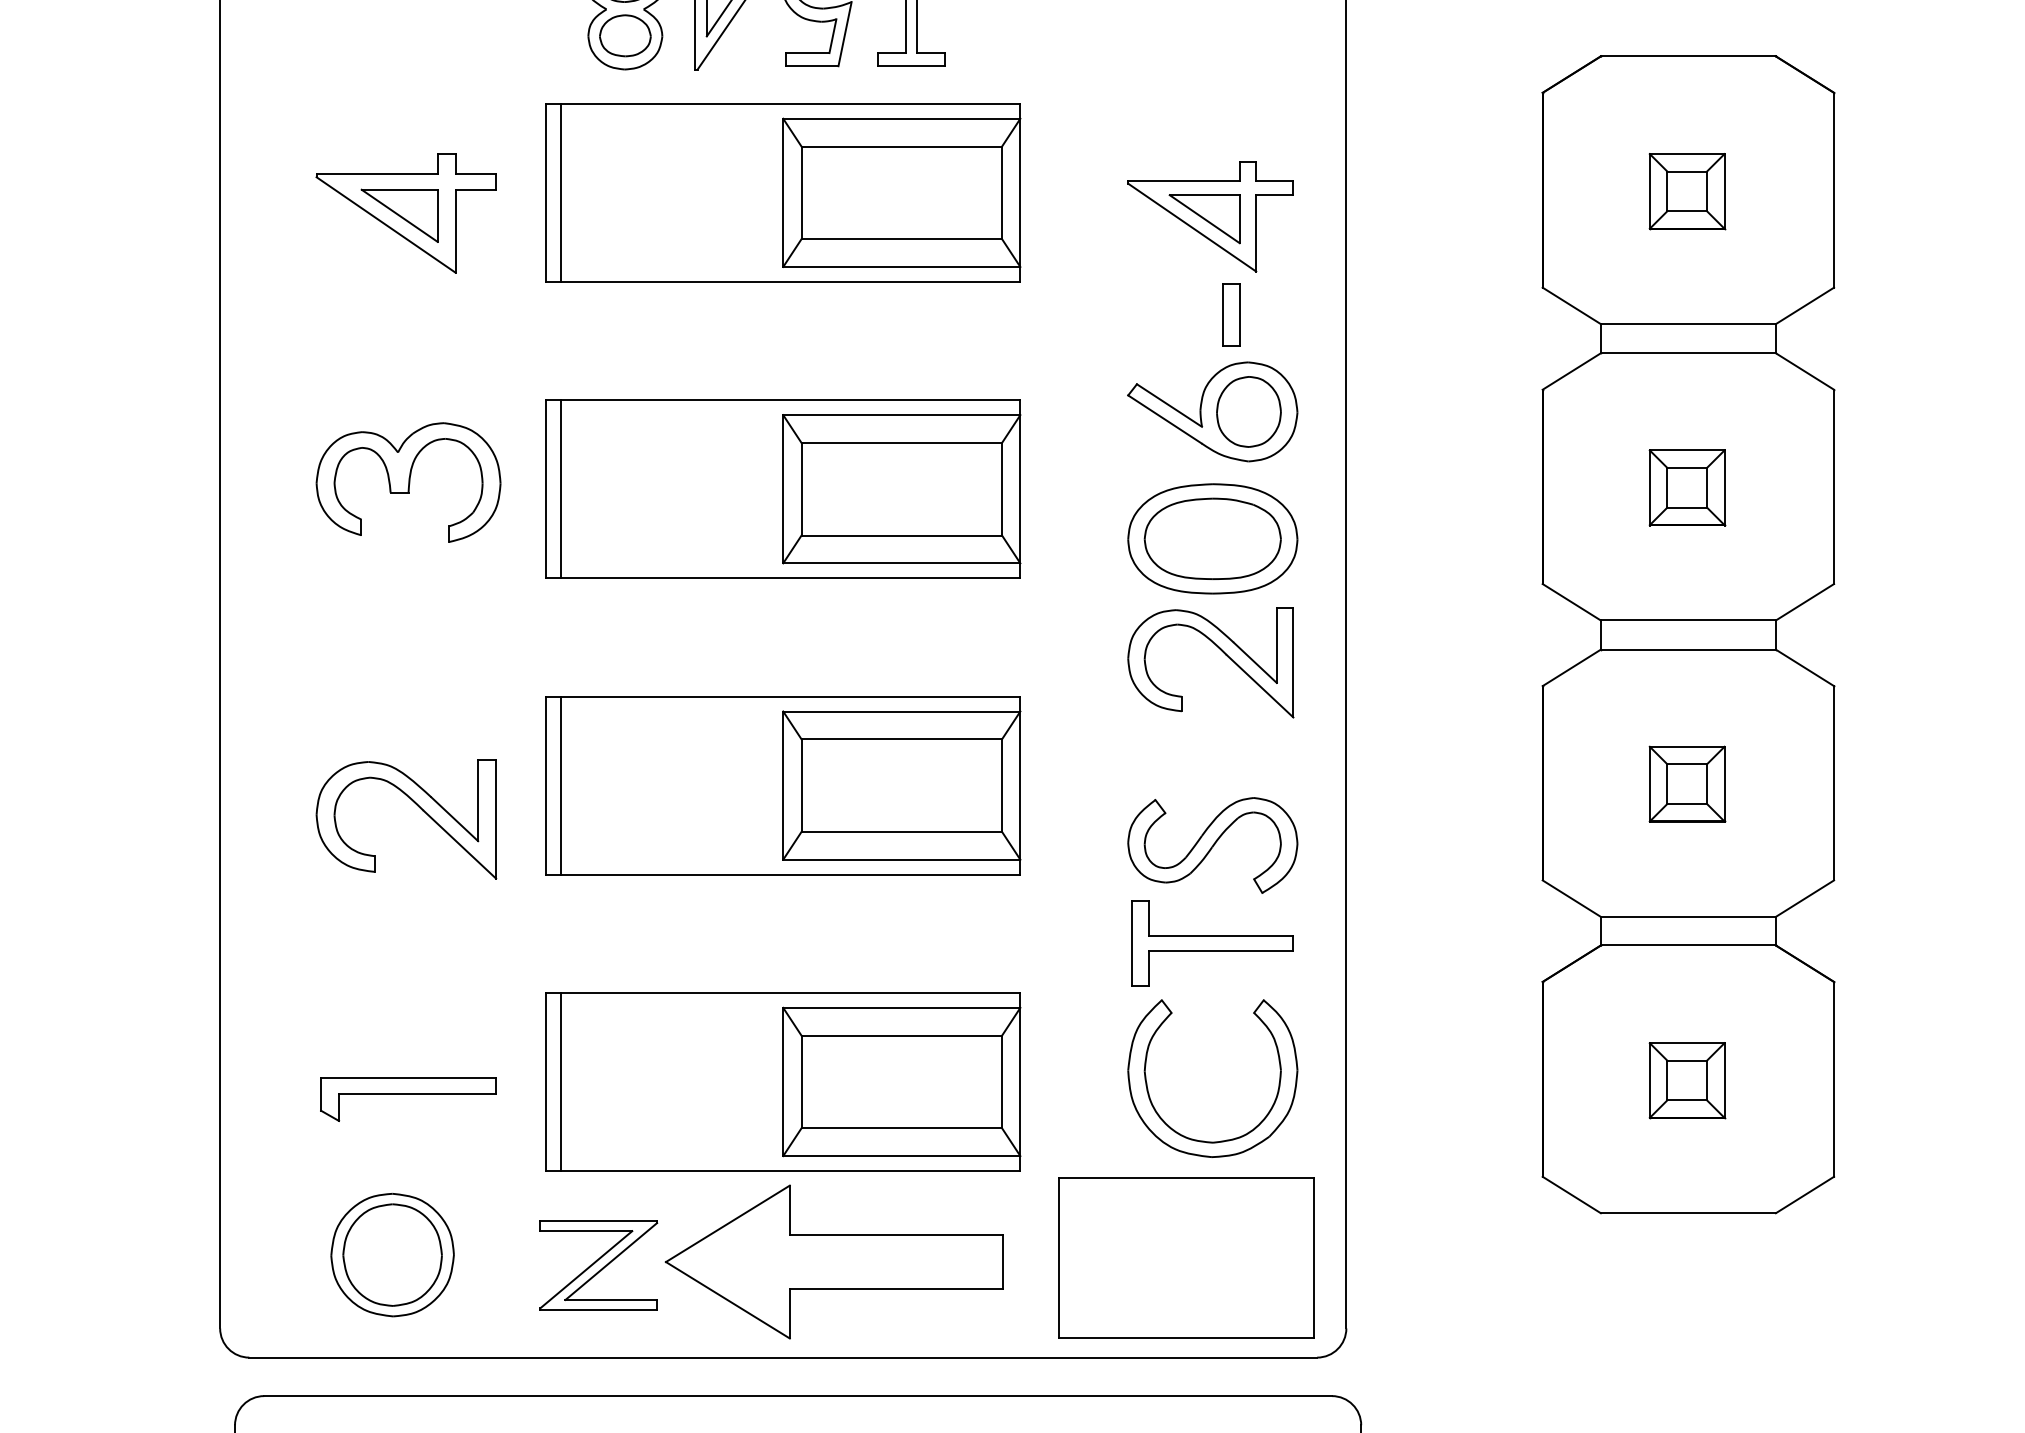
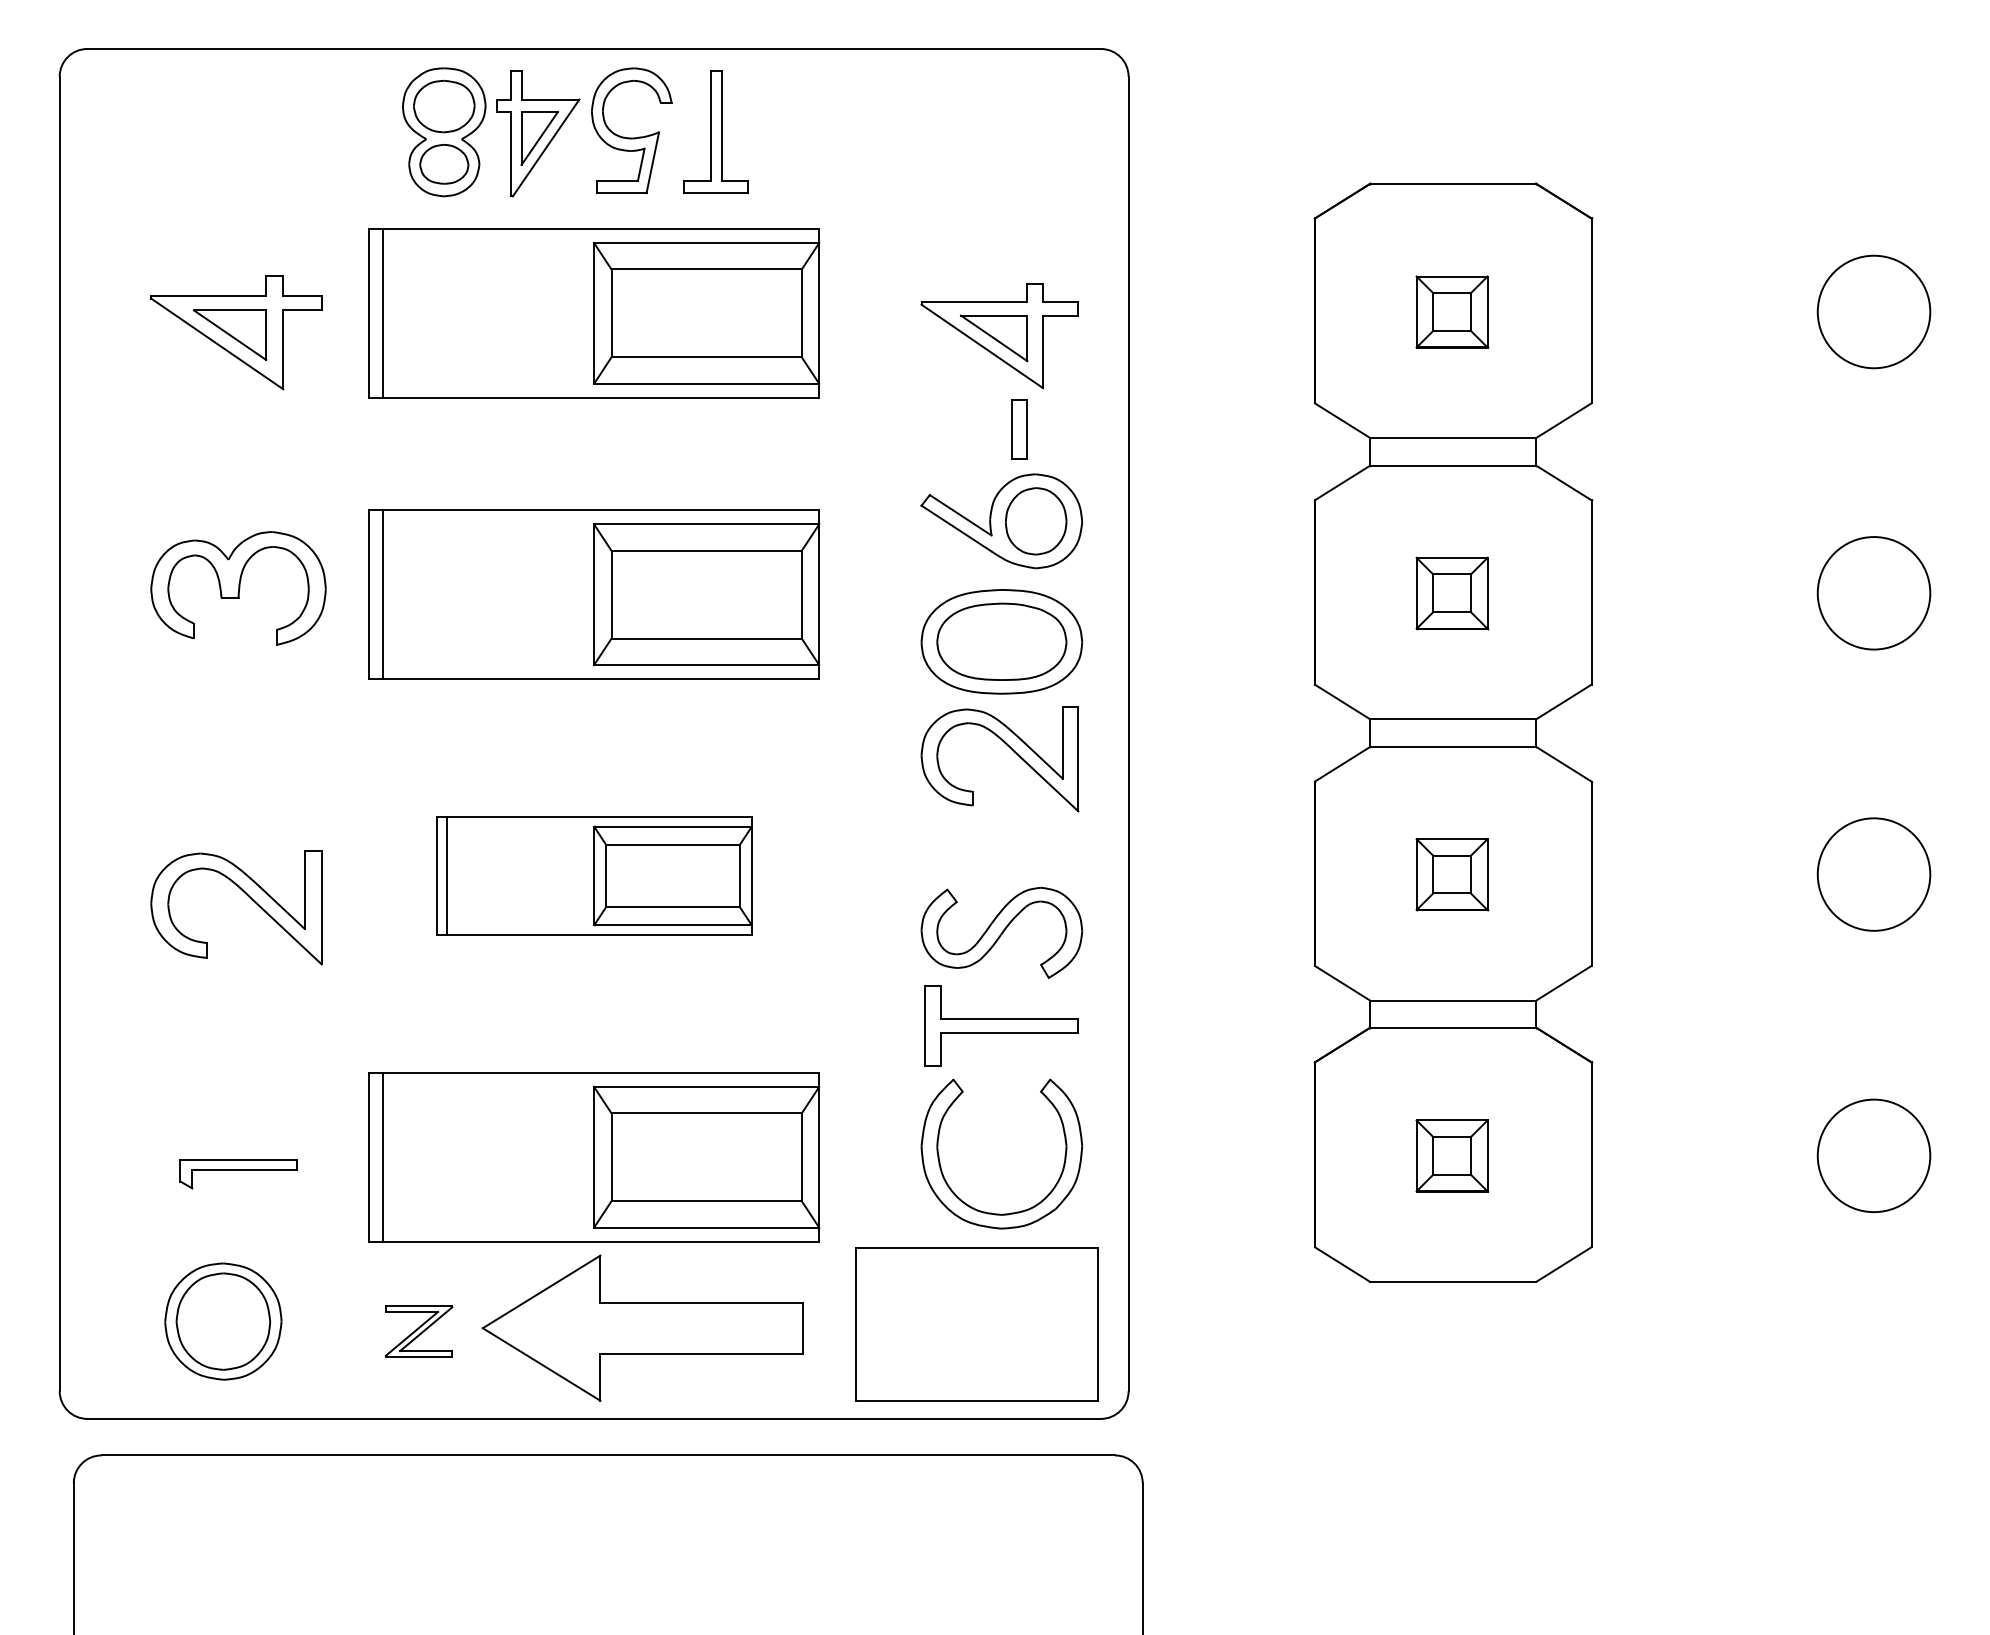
part: (783, 785) -> (594, 875), size x0.7
part: (408, 1100) -> (238, 1174), size x0.7
part: (598, 1265) -> (418, 1331), size x0.6

